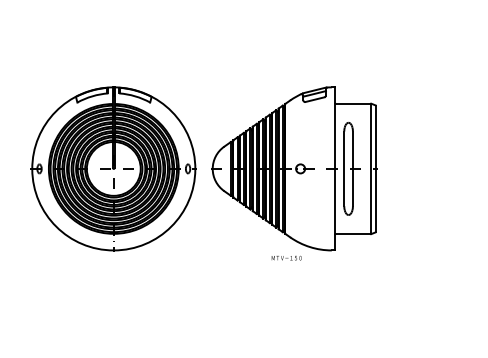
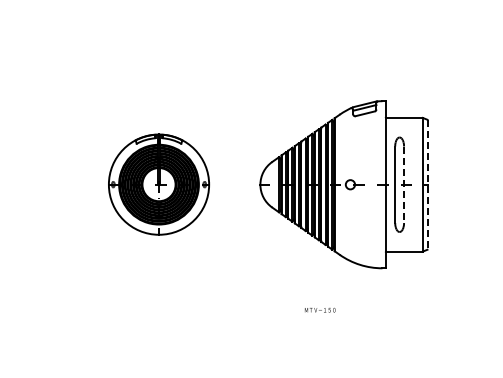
part: (113, 168) -> (158, 184), size x0.6
line: (375, 168) -> (427, 184), solid -> dashed
line: (353, 169) -> (404, 185), solid -> dashed
text: (286, 257) -> (320, 309), moved

